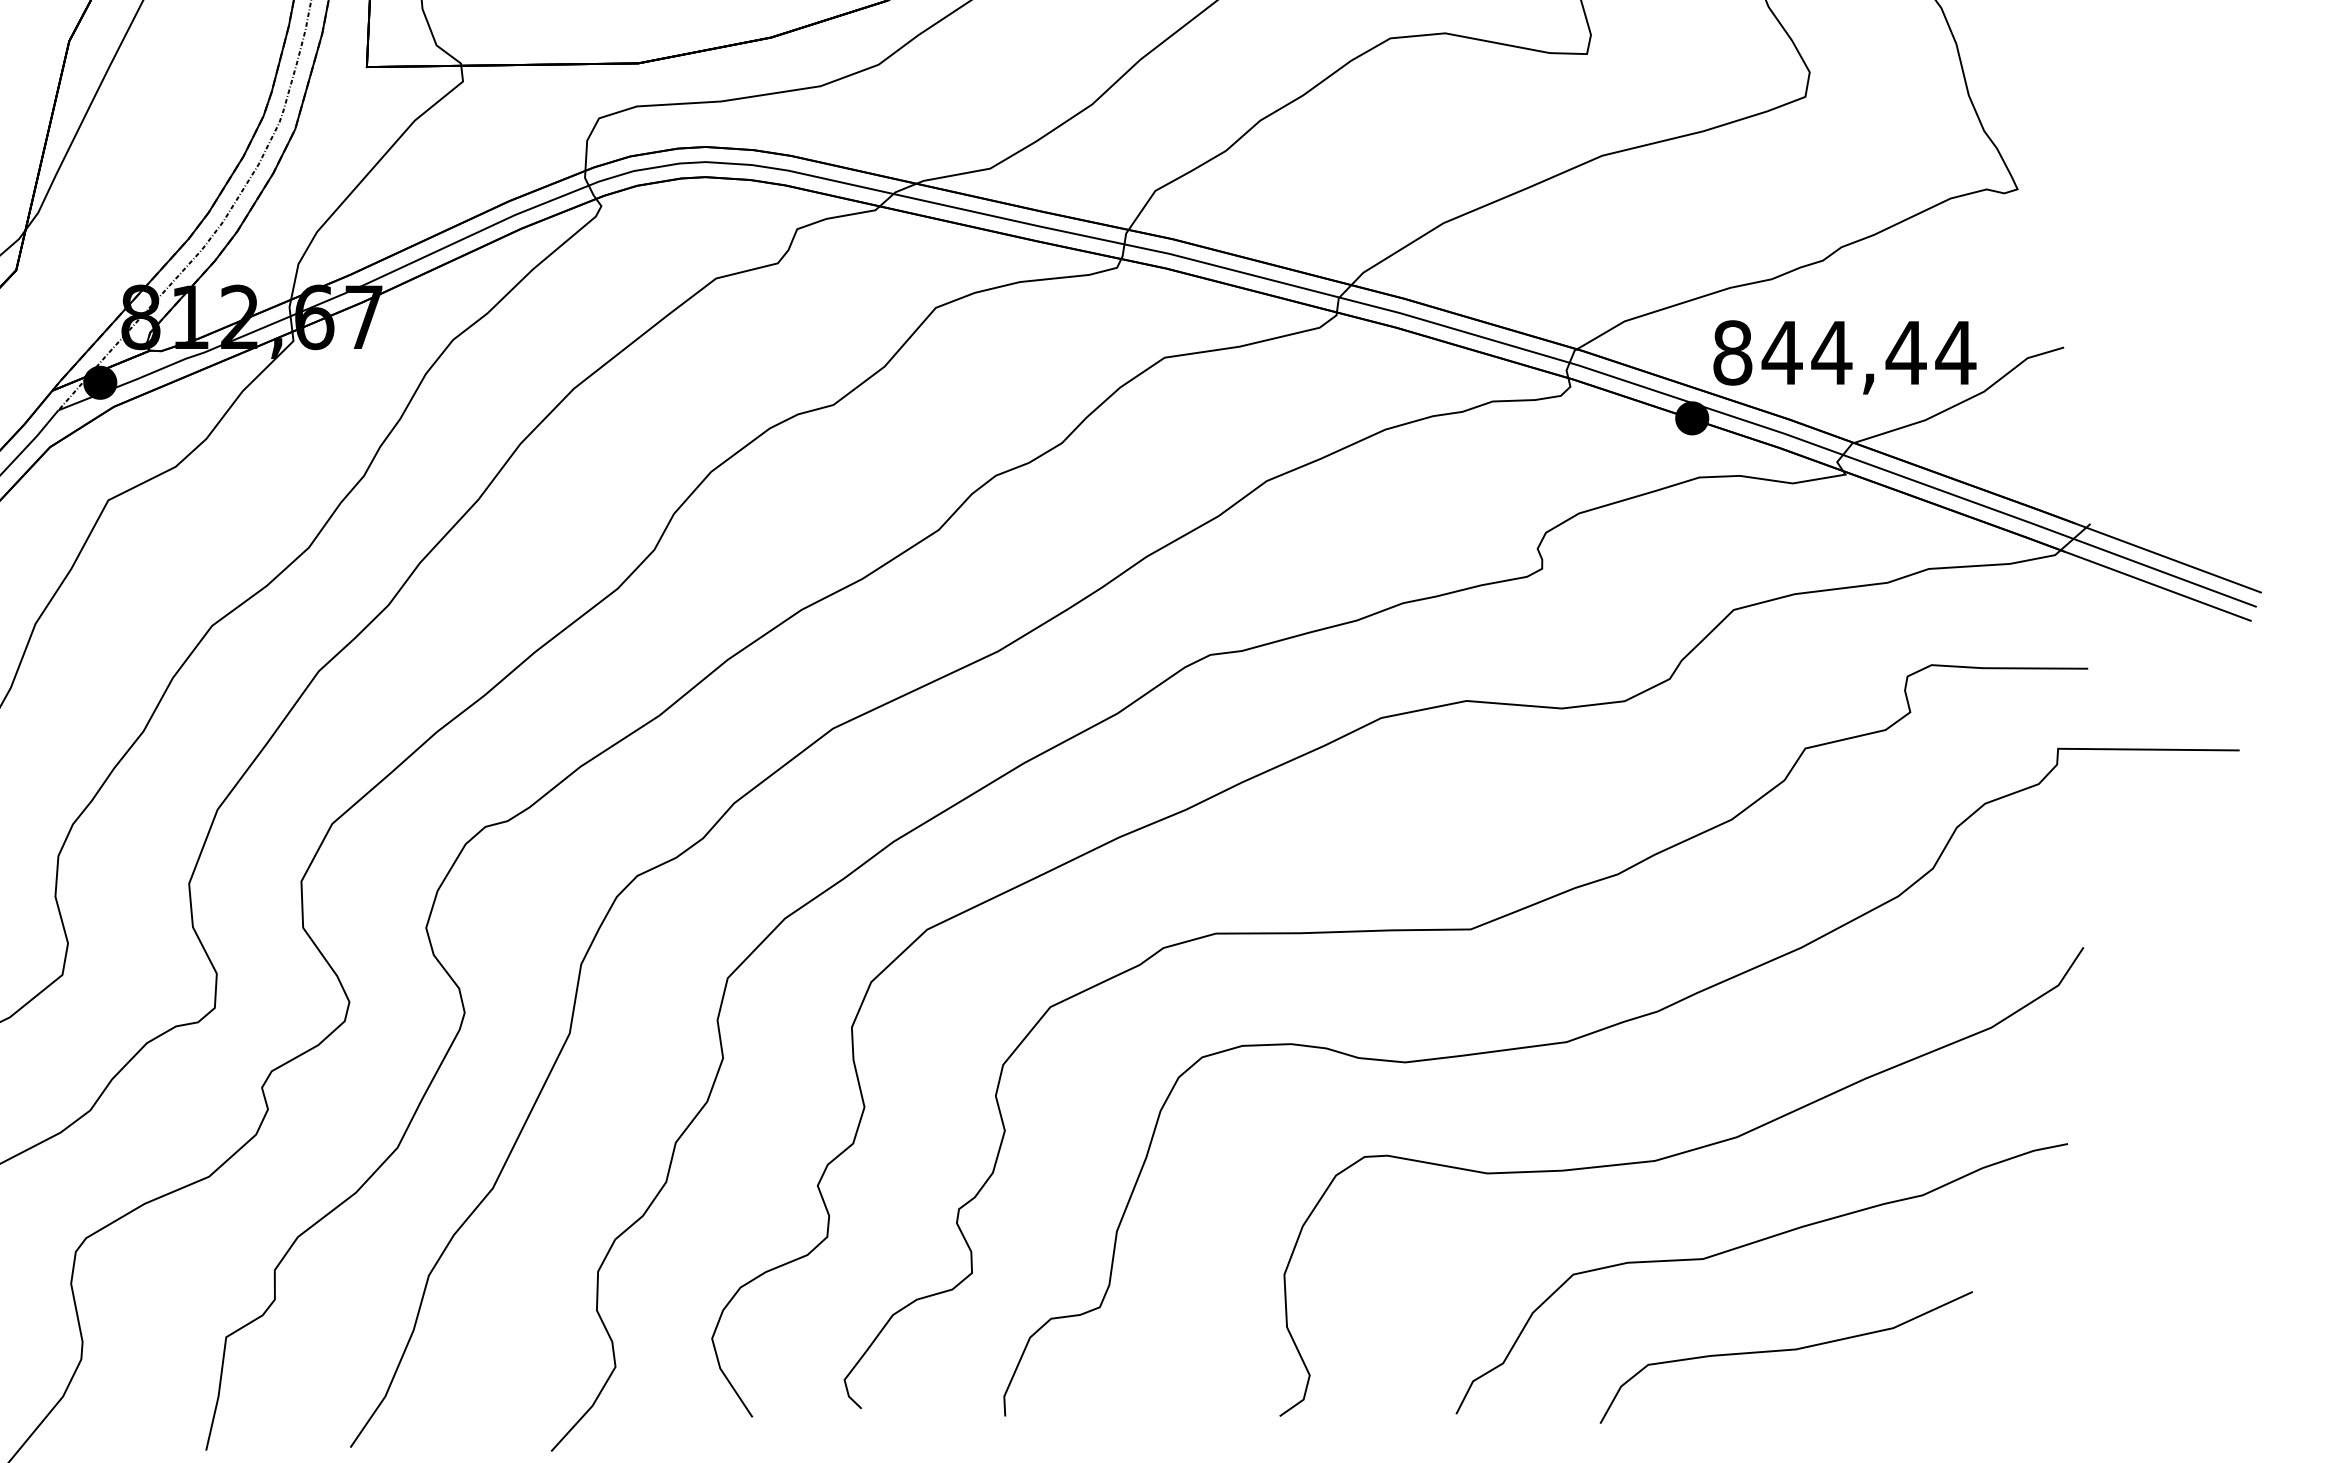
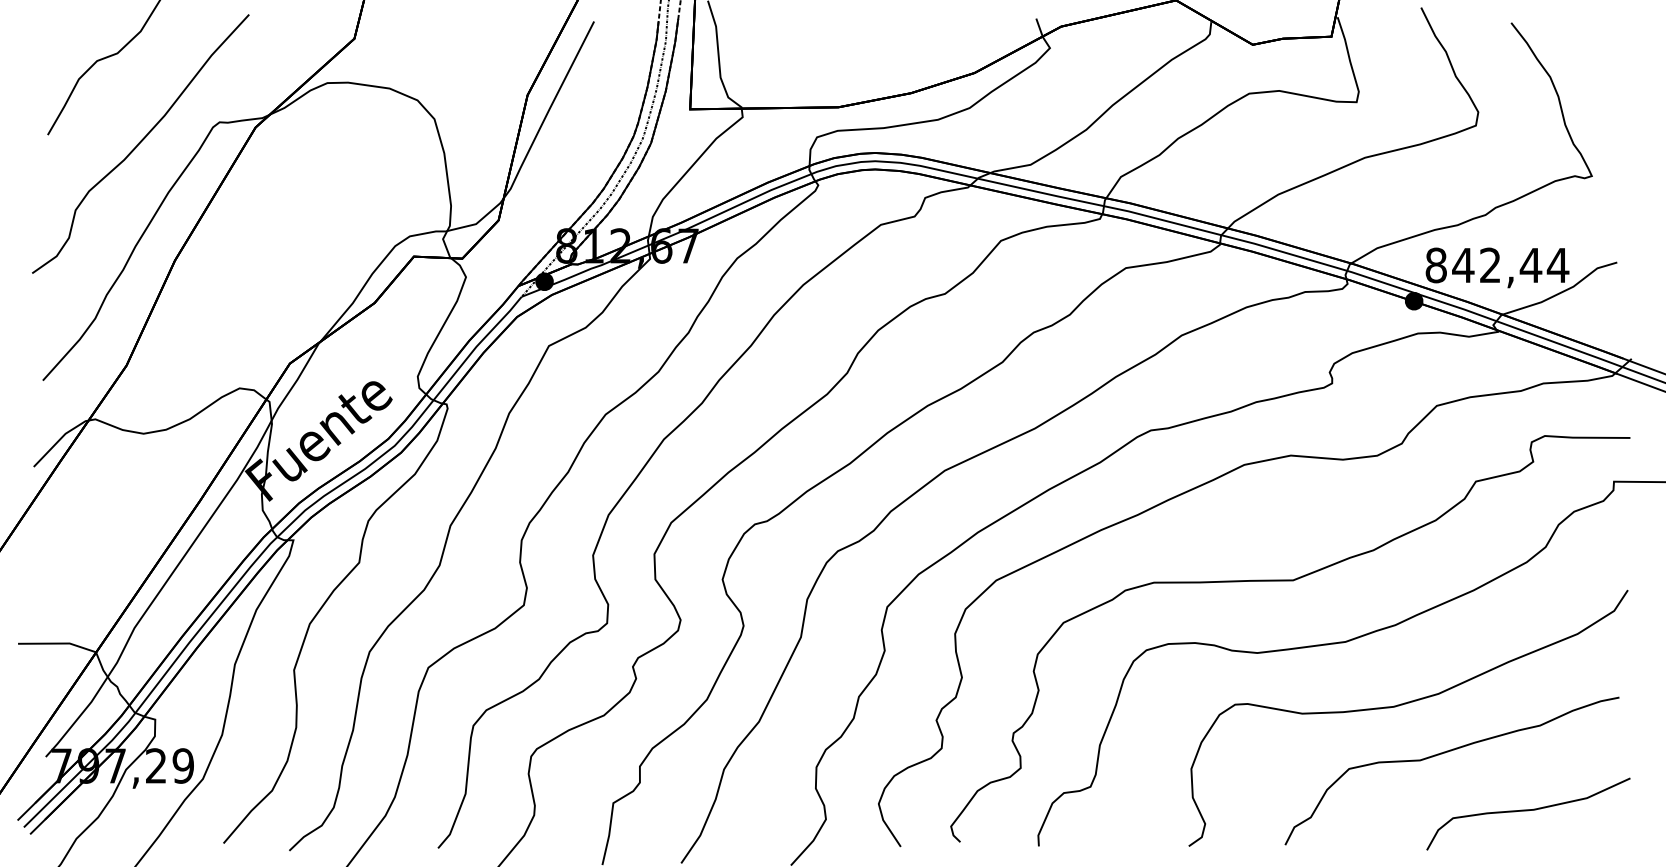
text: (1832, 351) -> (1490, 264), 844,44 -> 842,44
curve: (1786, 1352) -> (1528, 811), moved

